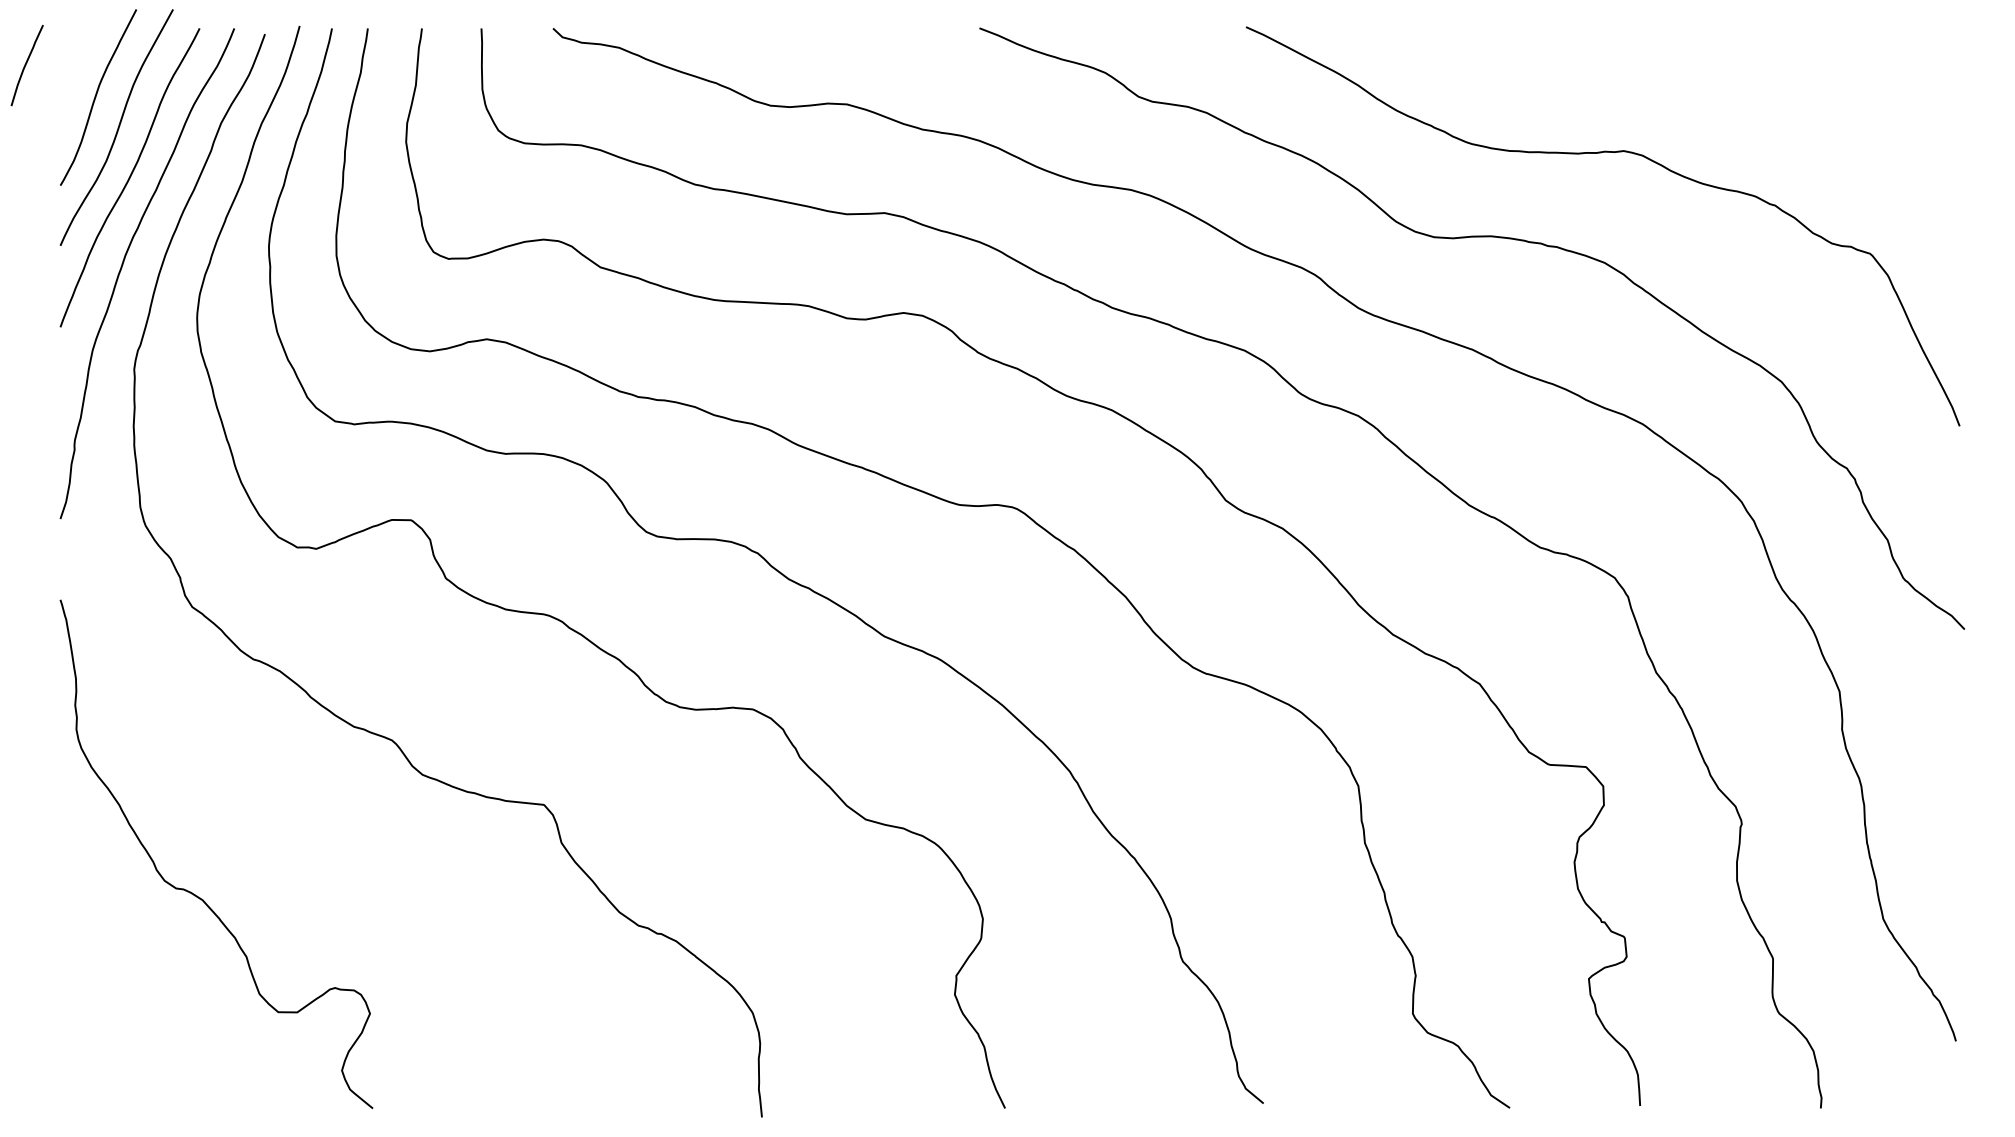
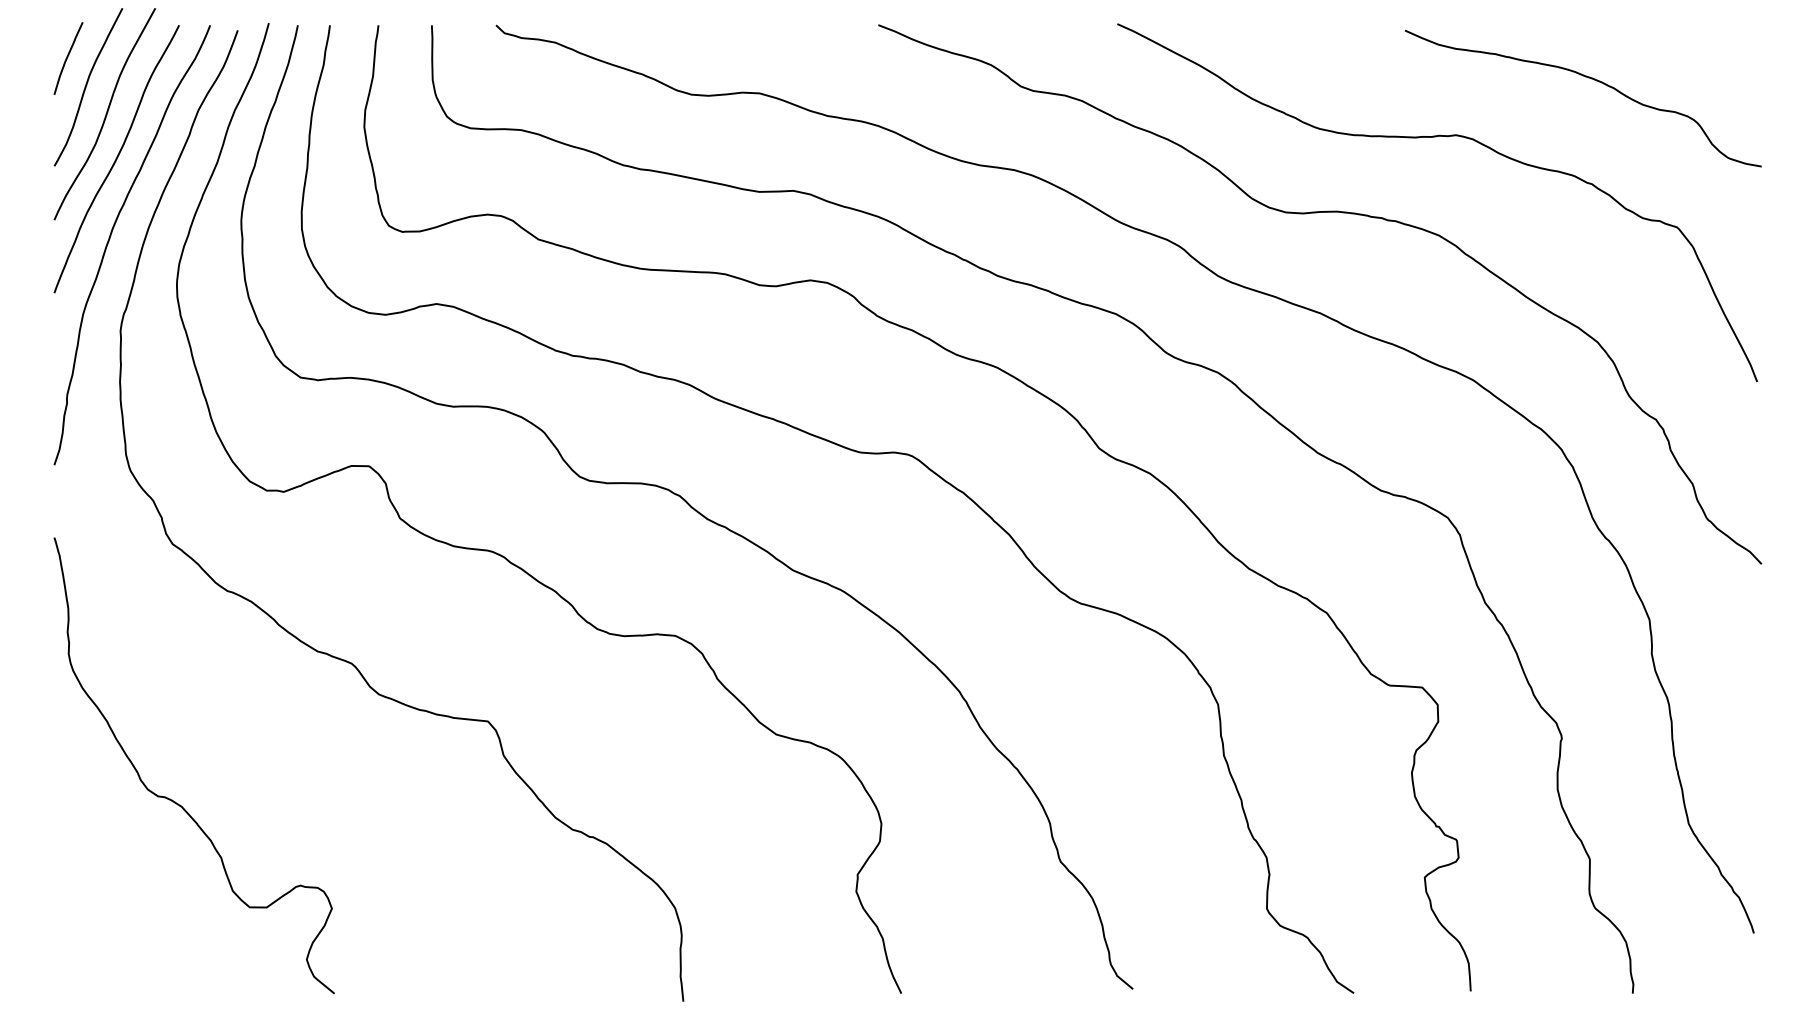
curve: (26, 65) -> (67, 58), moved
curve: (1771, 87) -> (1588, 78), added

